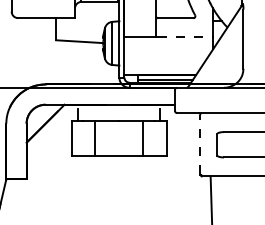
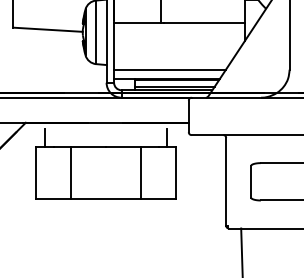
line: (185, 37) -> (204, 23), dashed -> solid
line: (162, 68) -> (170, 69), added
line: (200, 144) -> (226, 181), dashed -> solid

